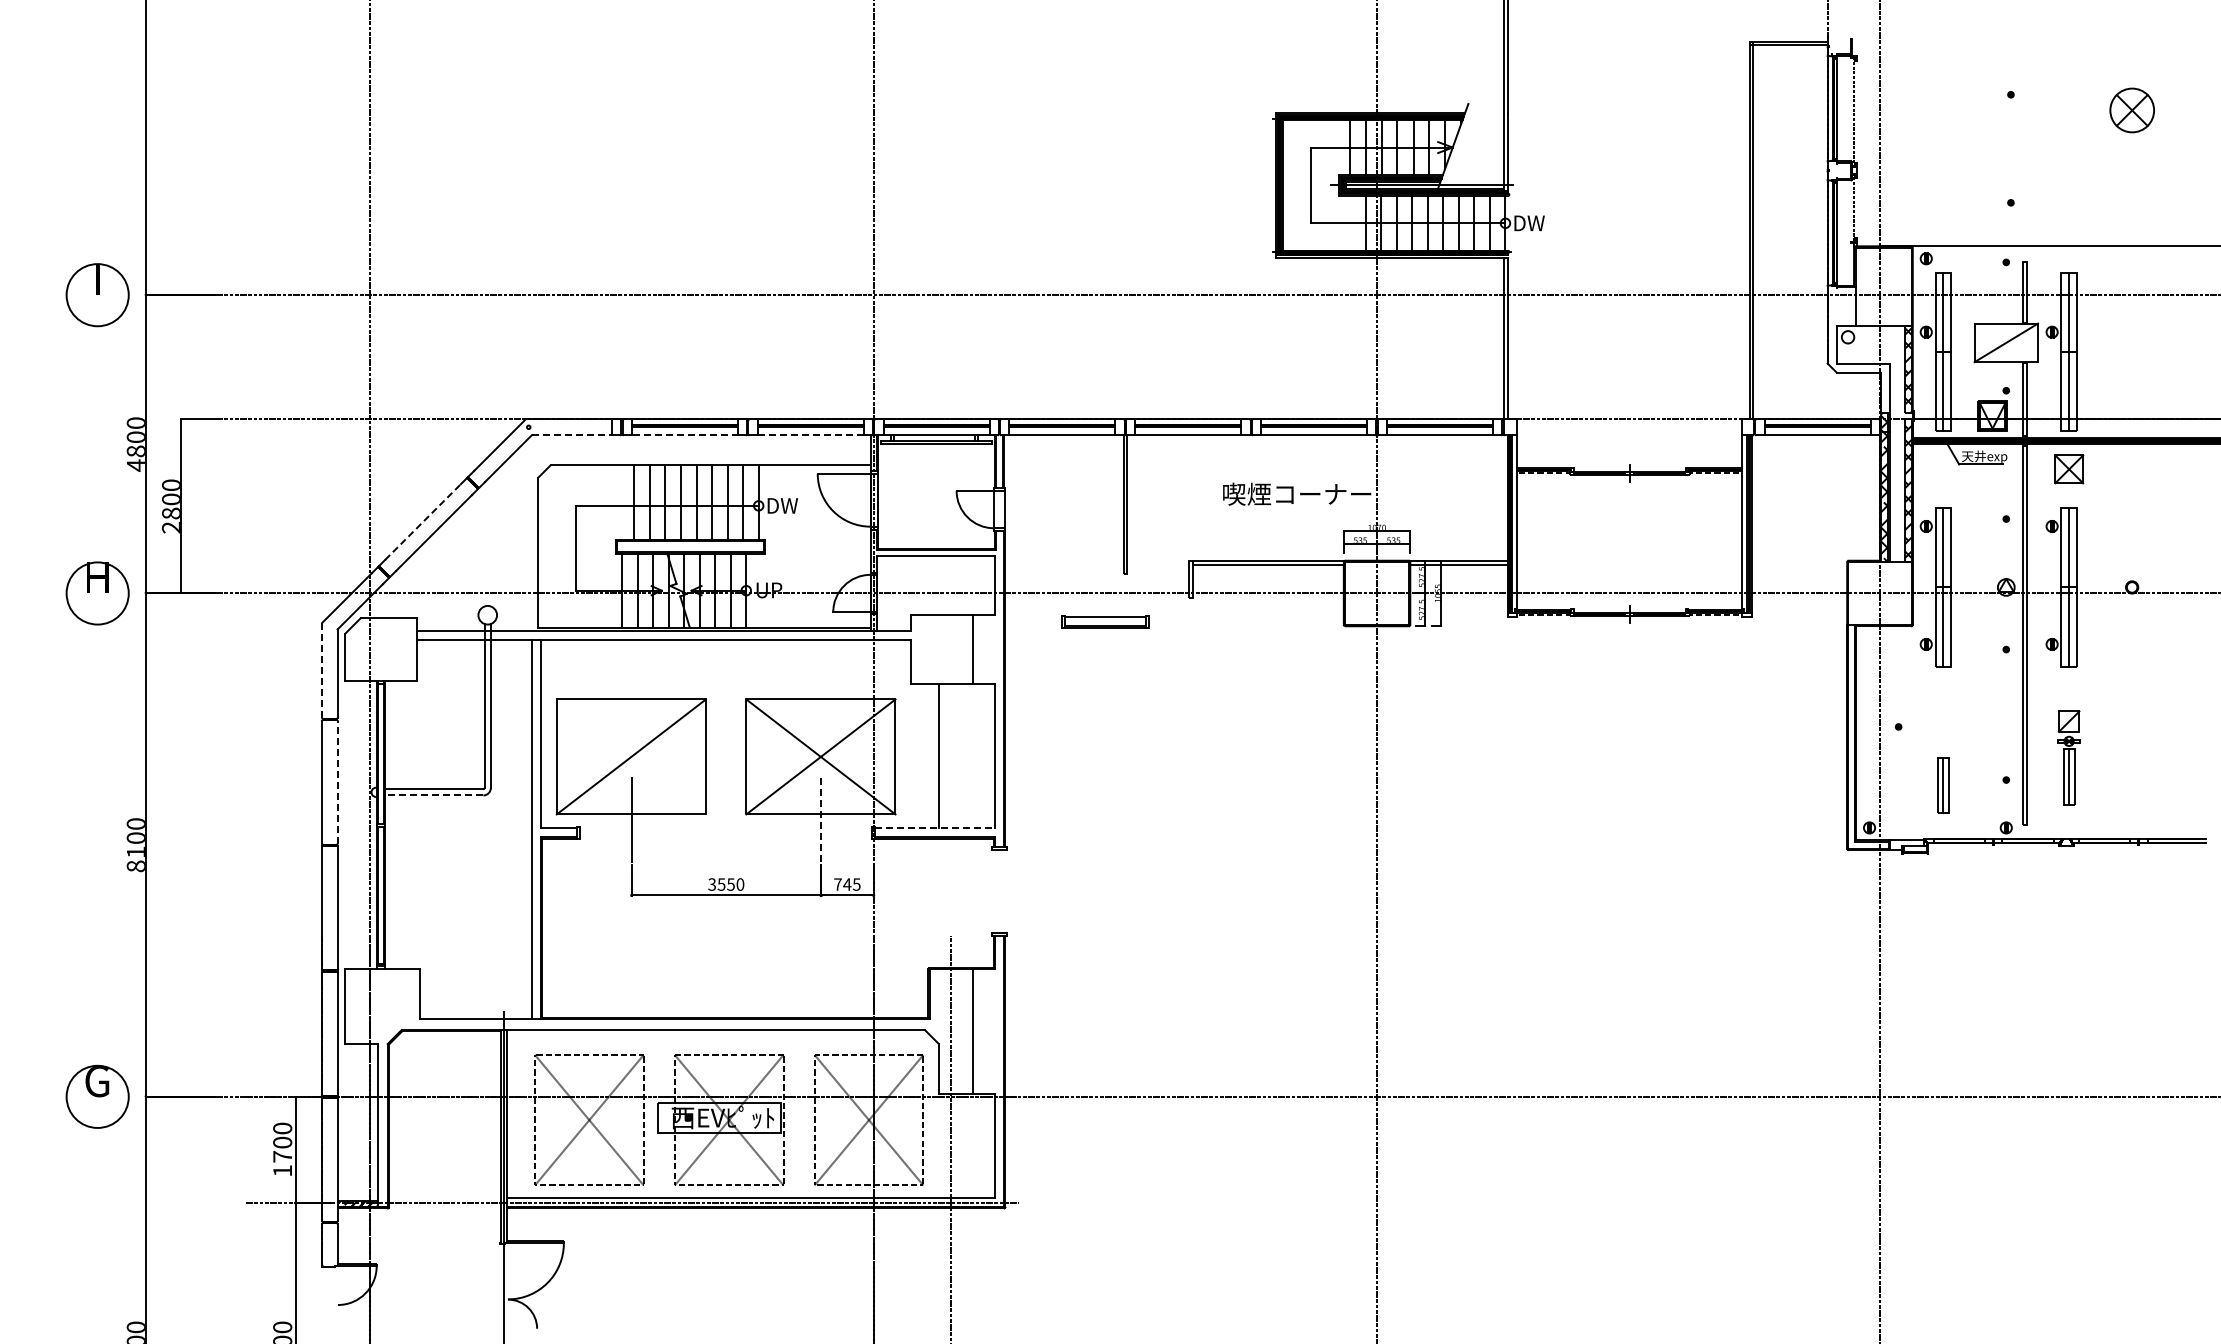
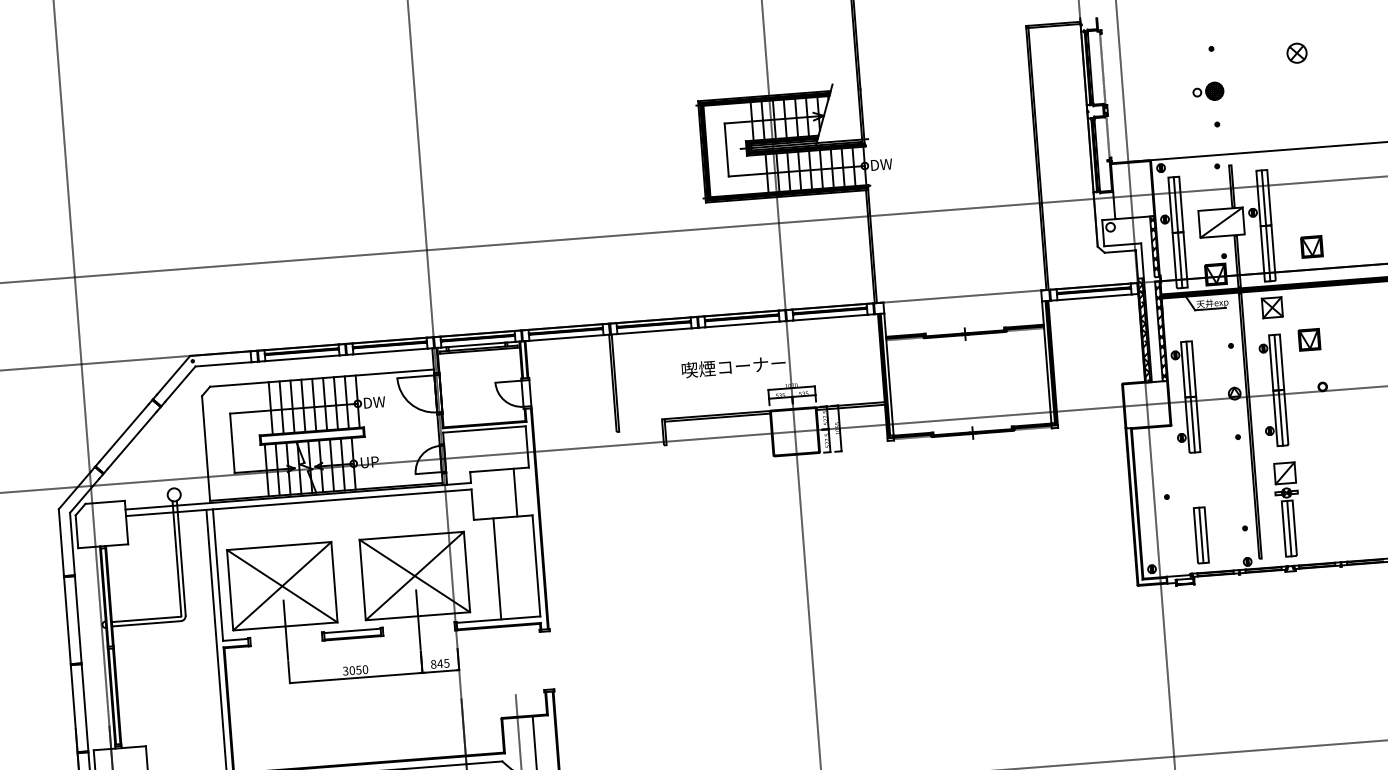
part: (2131, 109) -> (1296, 52), size x0.62
part: (2001, 155) -> (1208, 91), added
part: (2132, 387) -> (1312, 247), added
line: (572, 435) -> (223, 364), dashed -> solid
line: (684, 435) -> (302, 358), dashed -> solid
line: (810, 435) -> (390, 351), dashed -> solid
part: (2118, 518) -> (1309, 339), added
line: (423, 522) -> (124, 433), dashed -> solid
part: (1105, 621) -> (352, 633), moved
line: (322, 670) -> (61, 542), dashed -> solid
line: (630, 756) -> (281, 585), added
part: (2068, 757) -> (1287, 509), size x1.43
line: (337, 782) -> (78, 619), dashed -> solid
part: (1943, 785) -> (1201, 535), size x1.43
line: (433, 795) -> (146, 623), dashed -> solid
line: (821, 819) -> (418, 619), dashed -> solid
line: (935, 828) -> (498, 619), dashed -> solid
text: (721, 884) -> (352, 670), 3550 -> 3050
text: (837, 884) -> (433, 664), 745 -> 845

